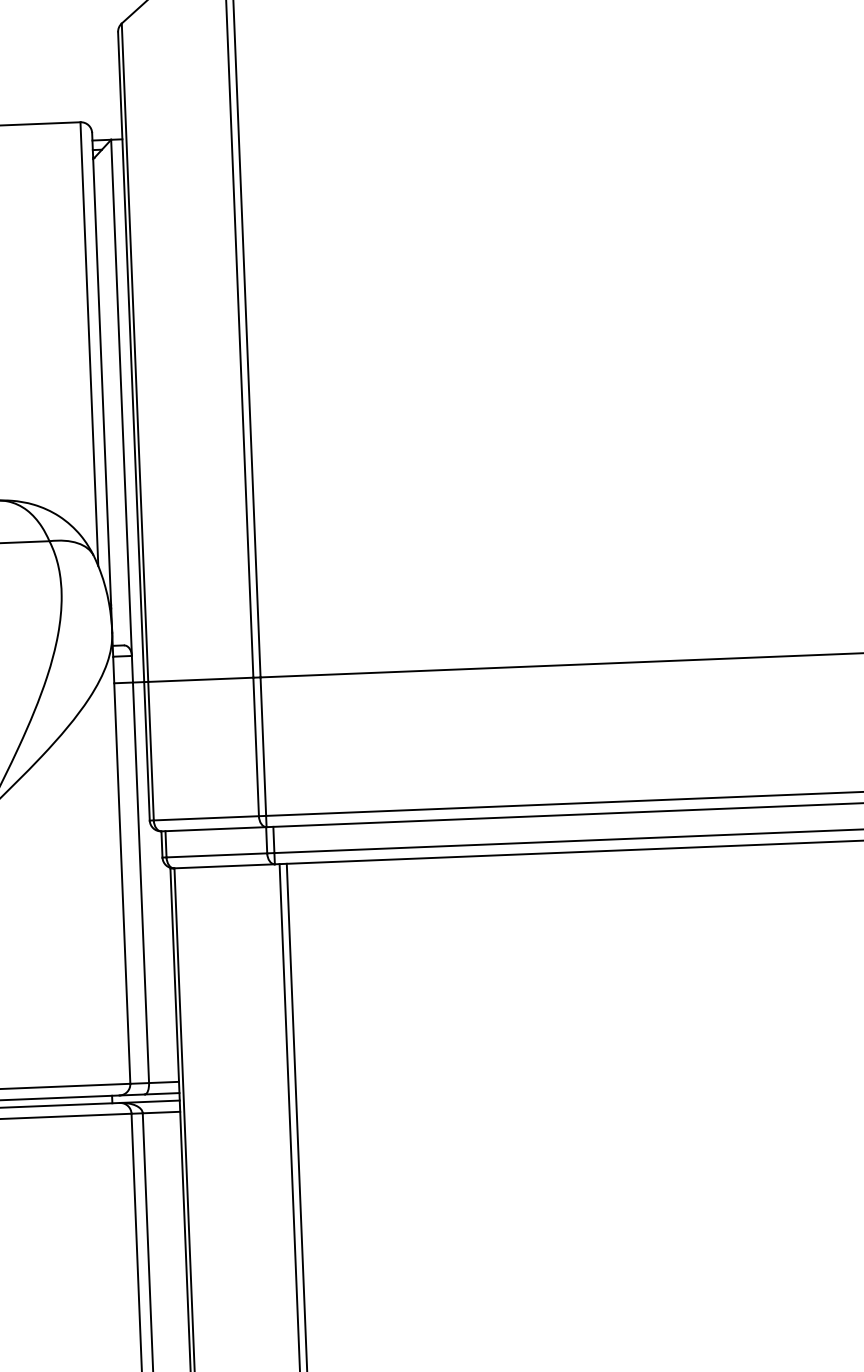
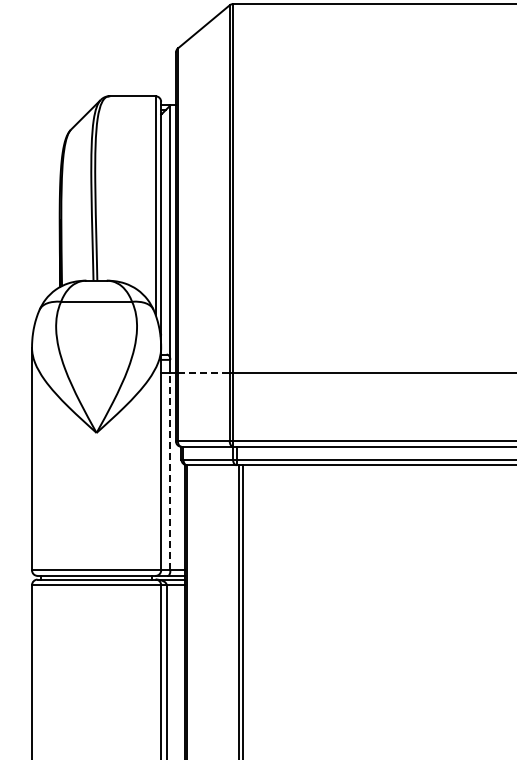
line: (200, 678) -> (203, 372), solid -> dashed
line: (141, 882) -> (170, 471), solid -> dashed

